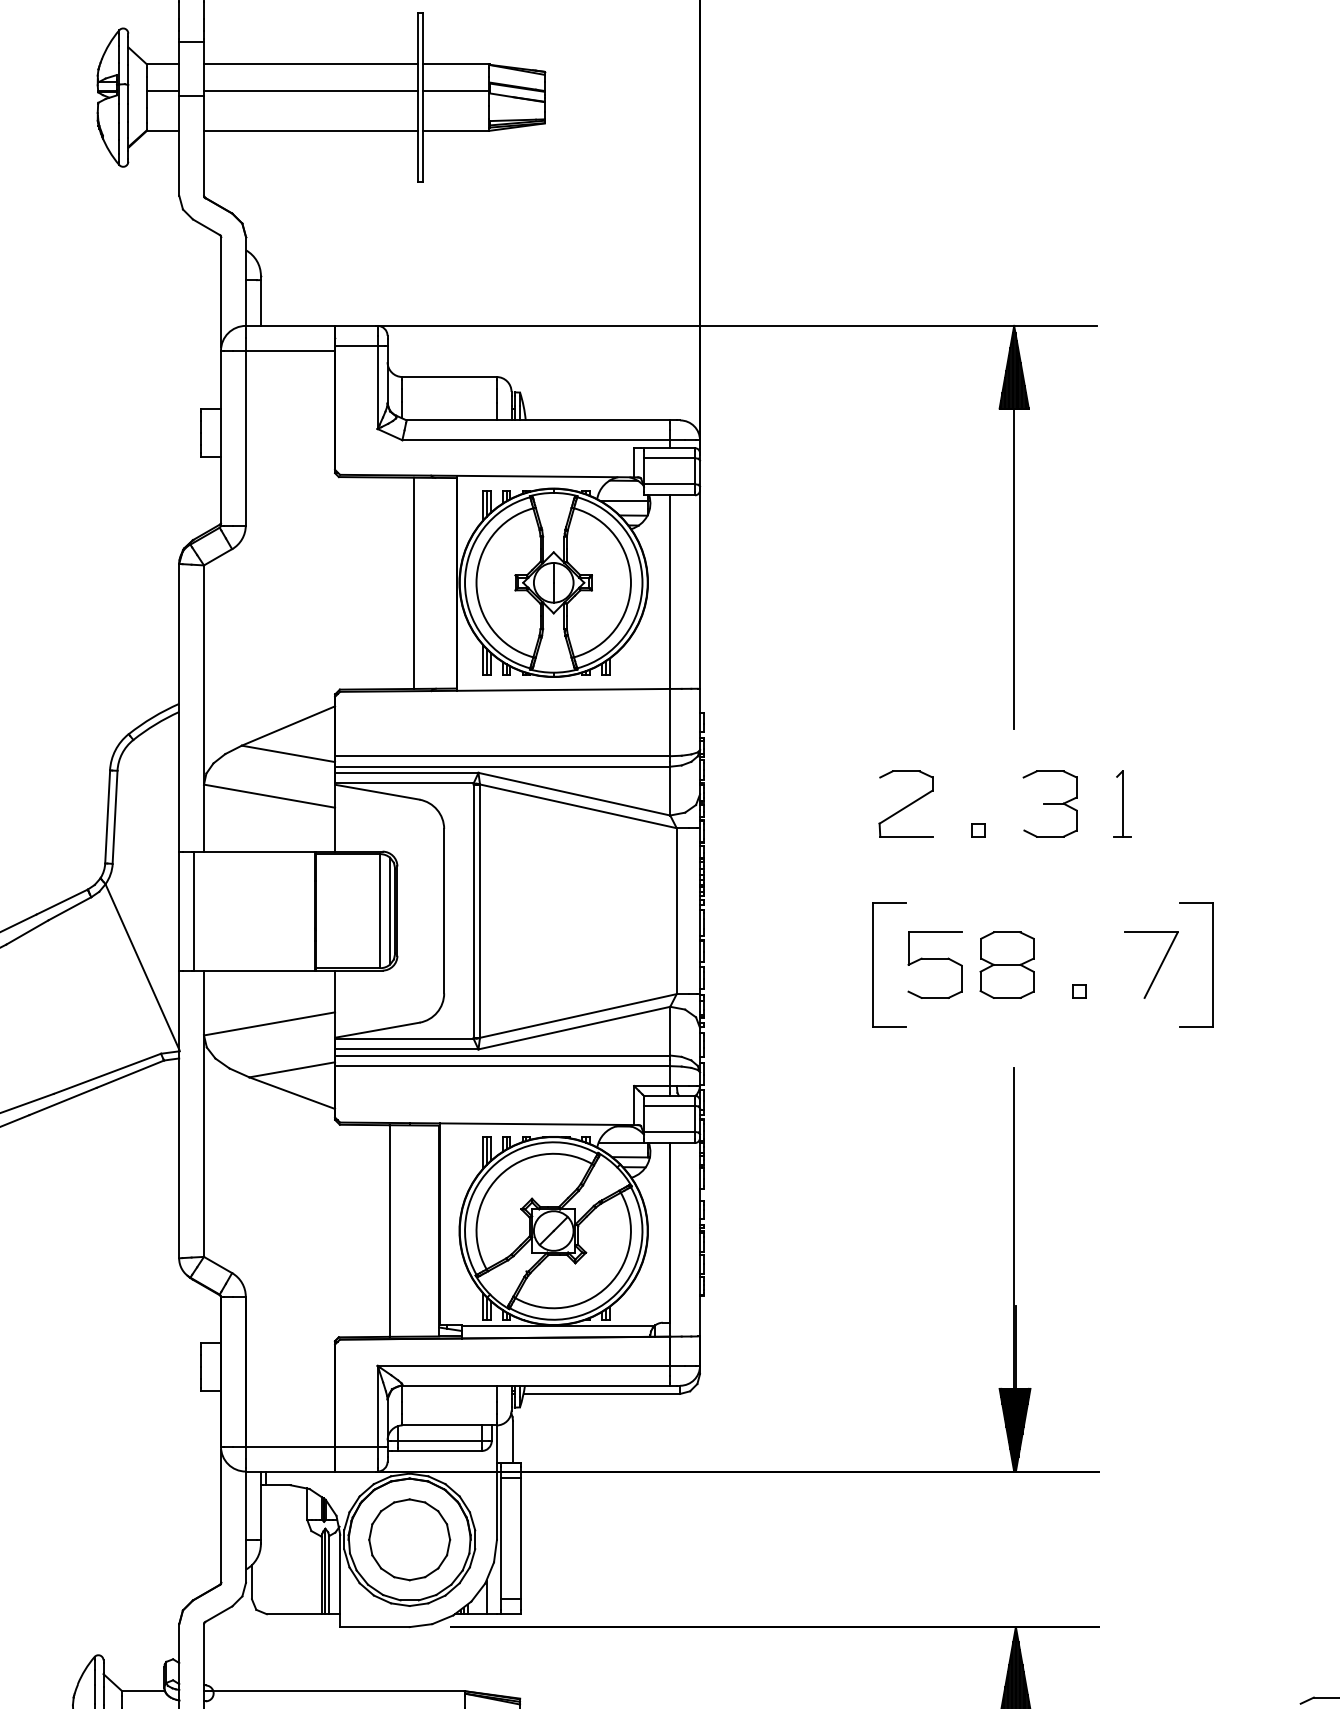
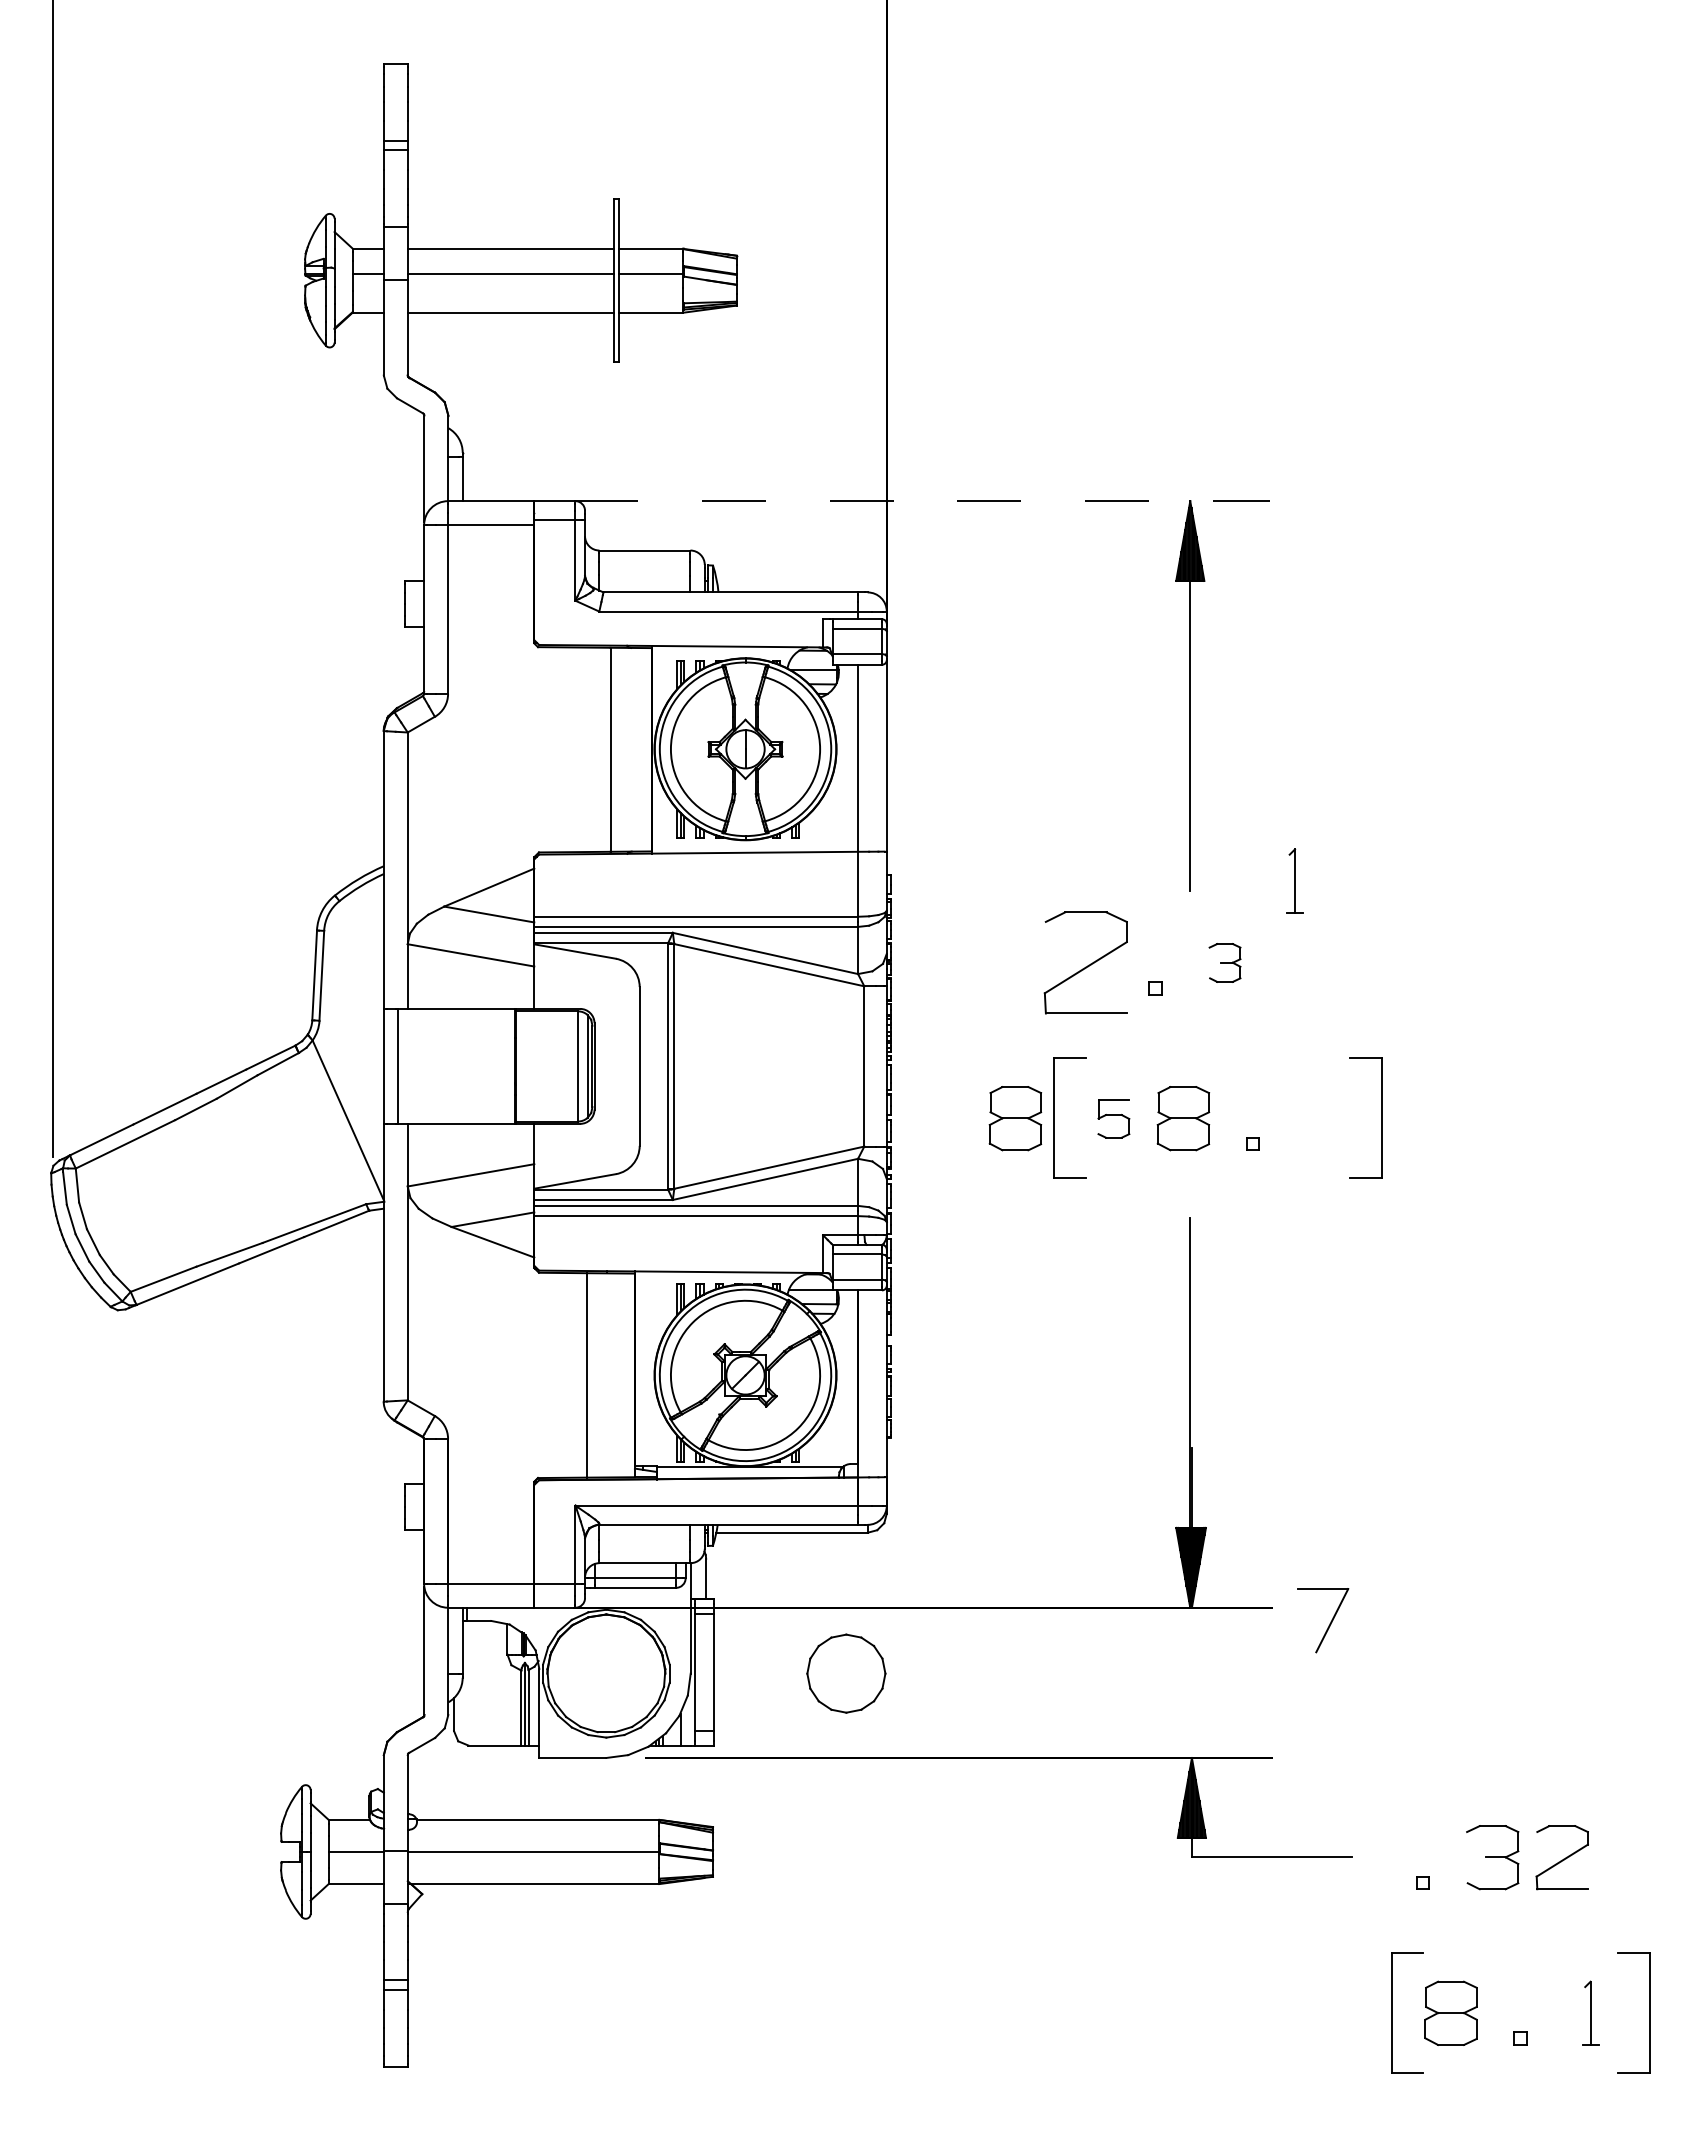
line: (736, 326) -> (922, 501), solid -> dashed
part: (905, 803) -> (1085, 962), size x1.6
part: (1049, 803) -> (1224, 962), size x0.6
part: (1122, 803) -> (1294, 880), moved
part: (833, 965) -> (1015, 1118), added
part: (934, 965) -> (1113, 1118), size x0.6
part: (1158, 968) -> (1329, 1623), moved
part: (409, 1539) -> (846, 1673), moved

